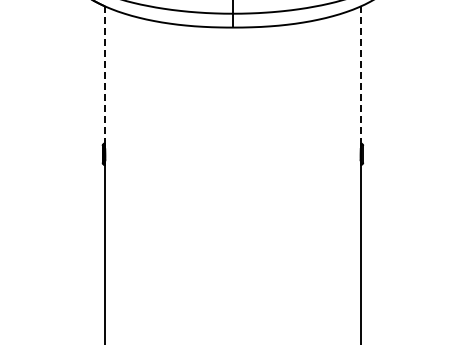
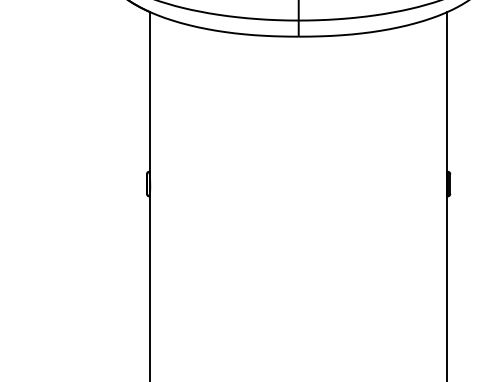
line: (105, 75) -> (150, 92), dashed -> solid
line: (360, 77) -> (447, 94), dashed -> solid

